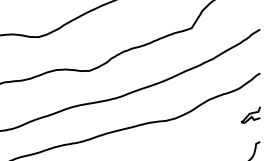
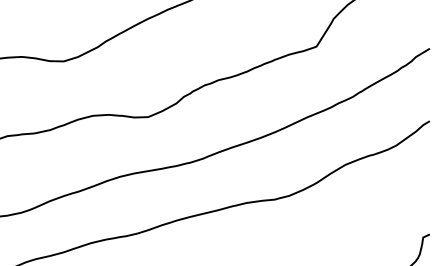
curve: (250, 114) -> (413, 189), removed

